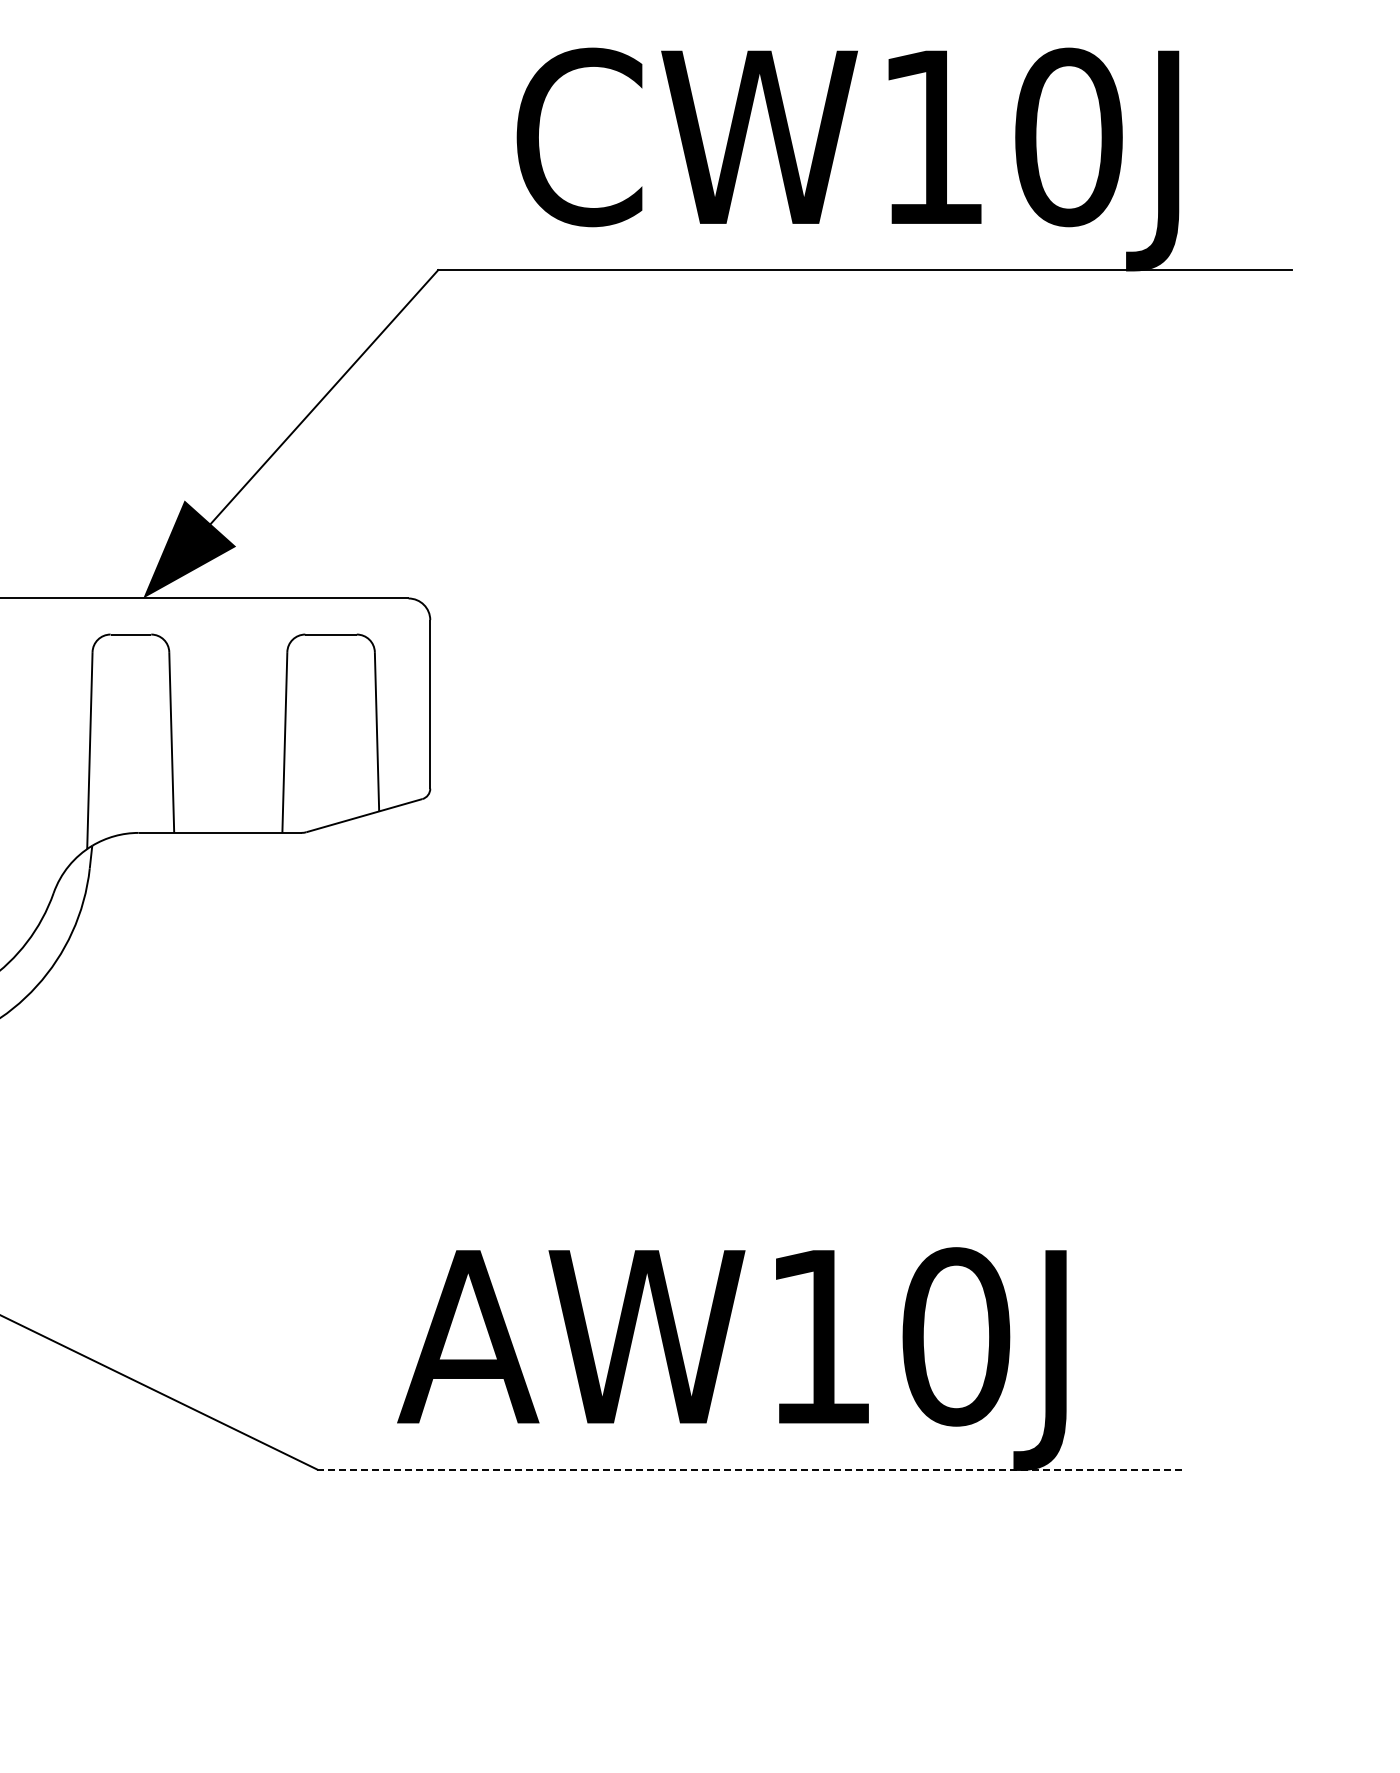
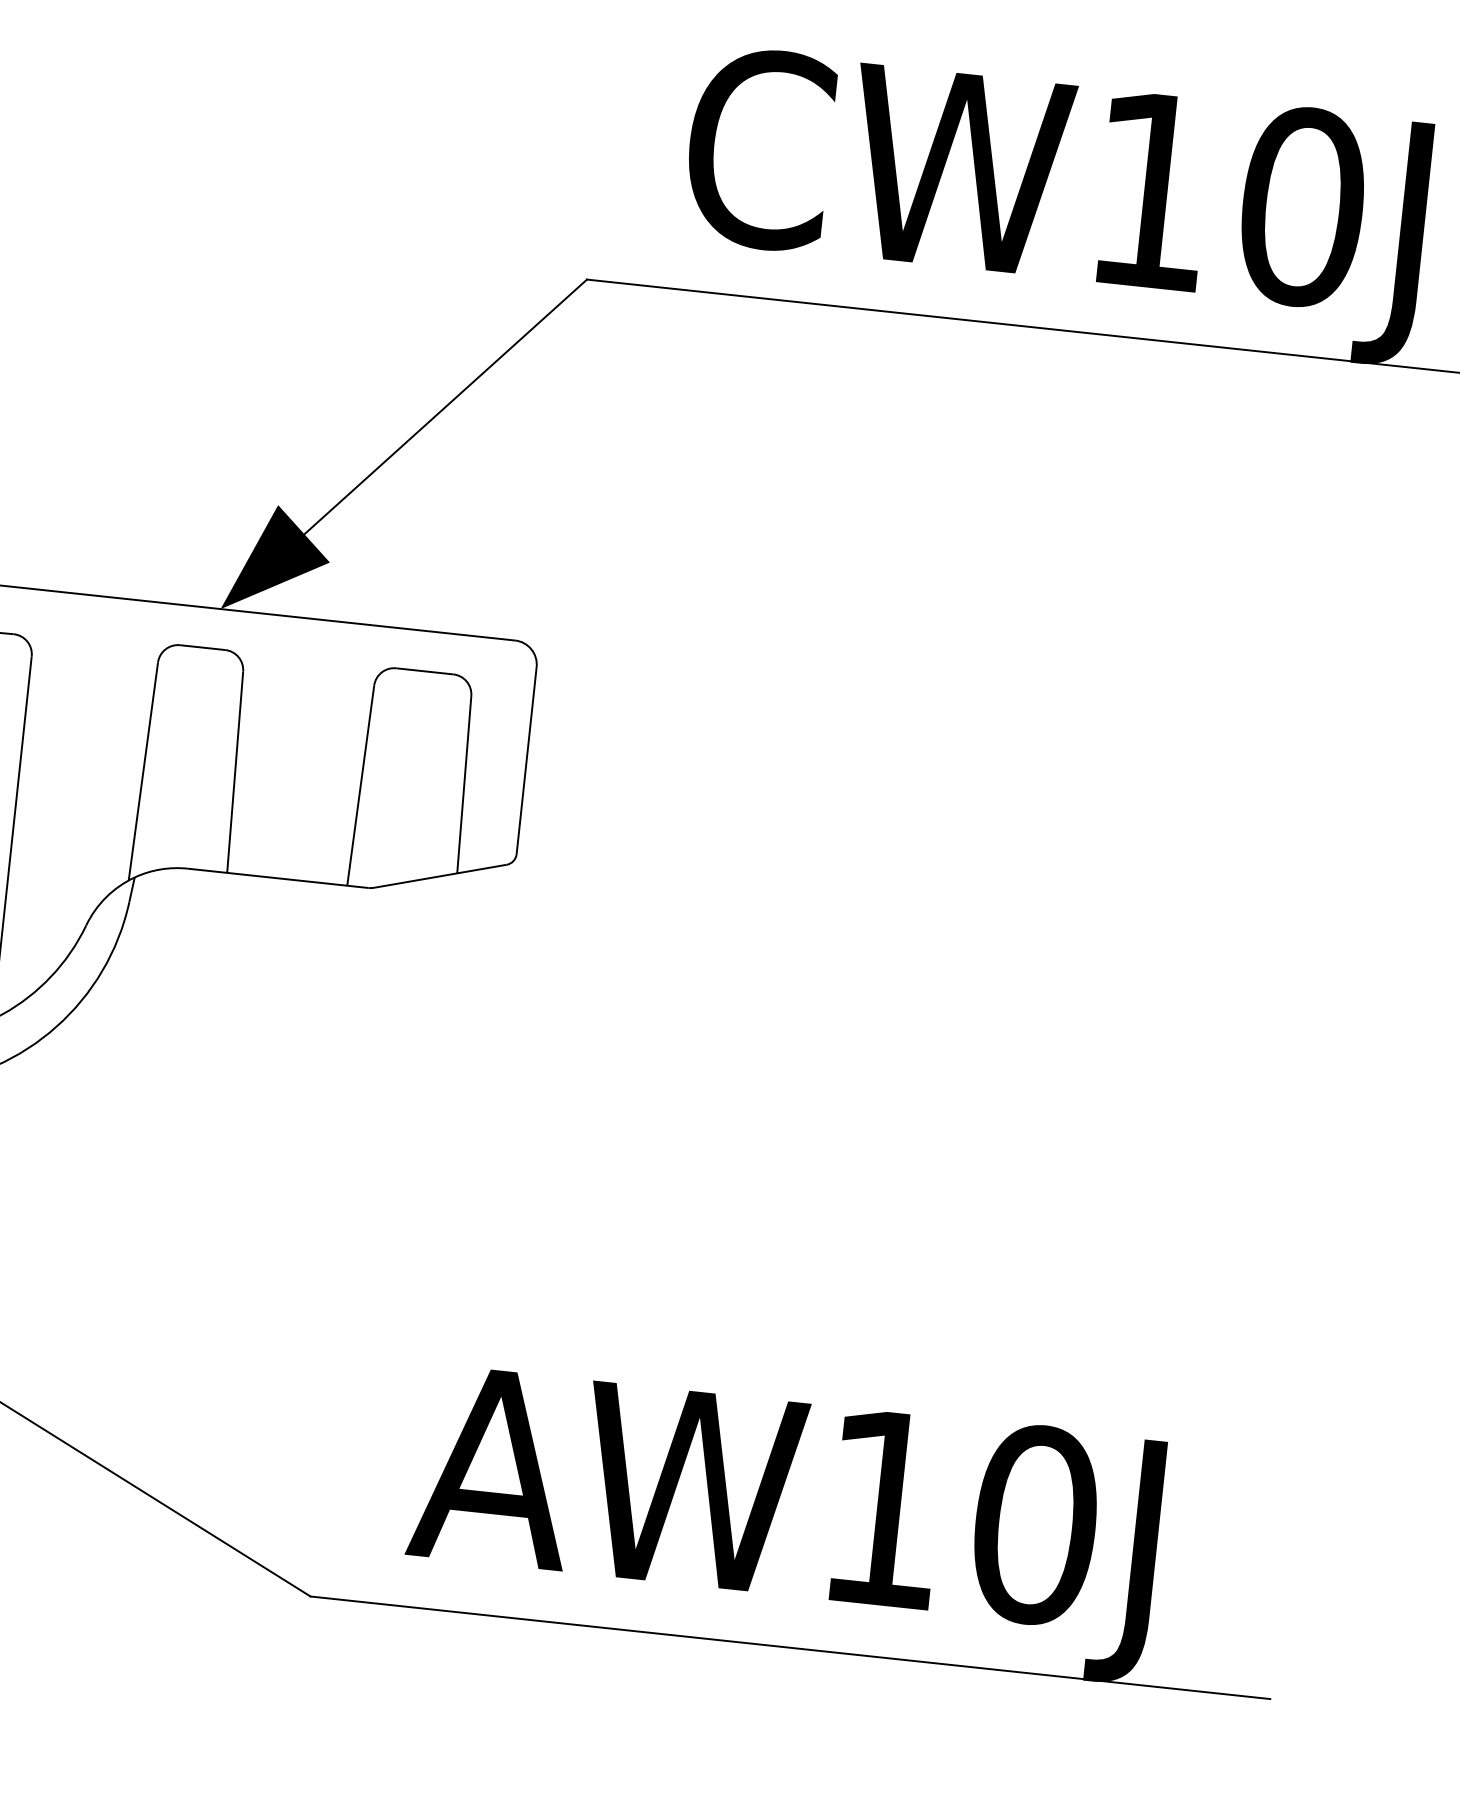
line: (750, 1469) -> (791, 1647), dashed -> solid

